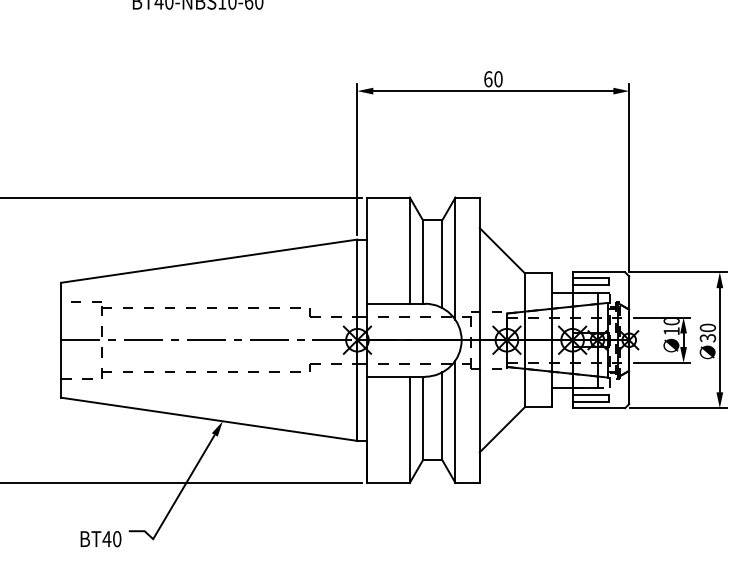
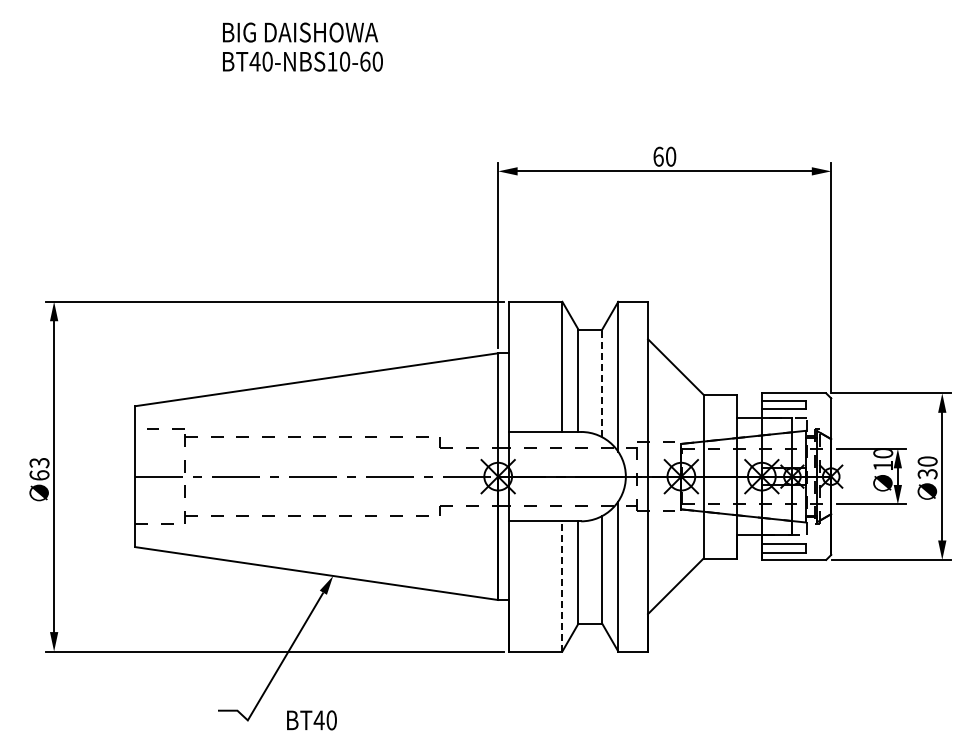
line: (442, 264) -> (602, 383), solid -> dashed
line: (409, 429) -> (562, 585), solid -> dashed
text: (100, 539) -> (311, 720), moved

